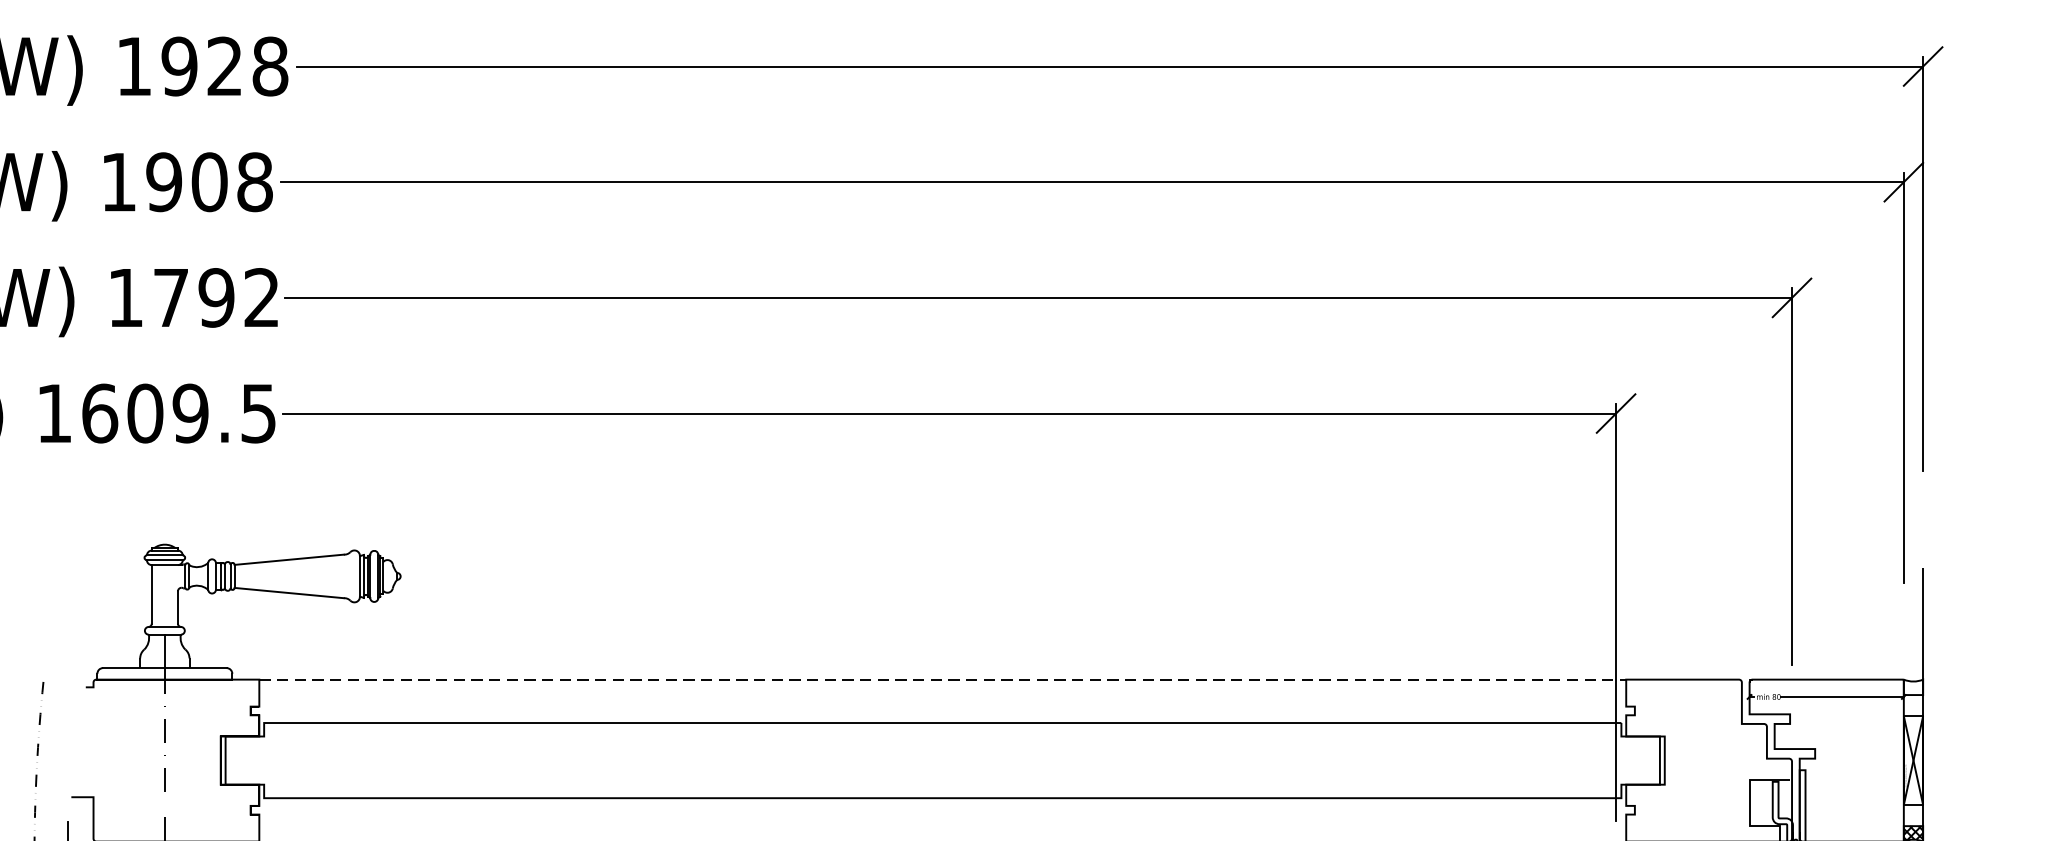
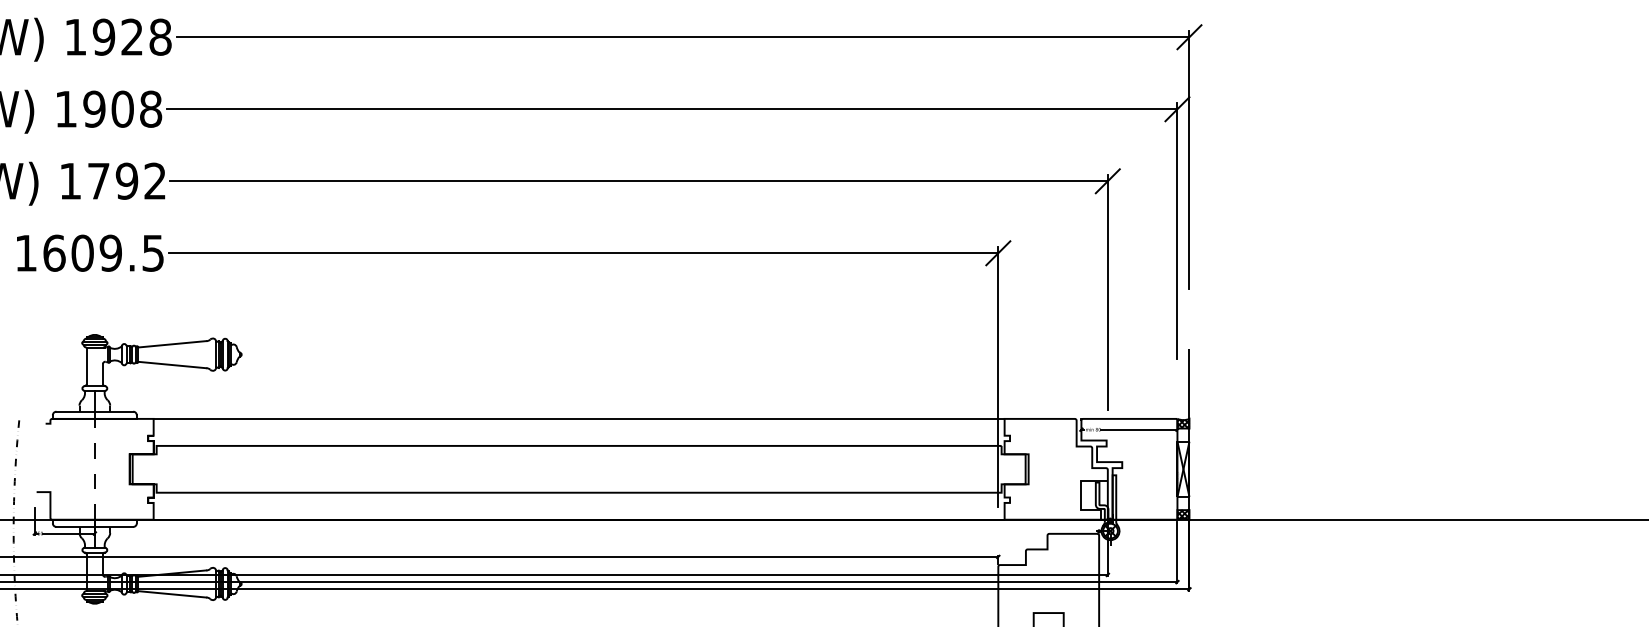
line: (943, 678) -> (579, 418), dashed -> solid
hatch: (1913, 686) -> (1183, 423), added

